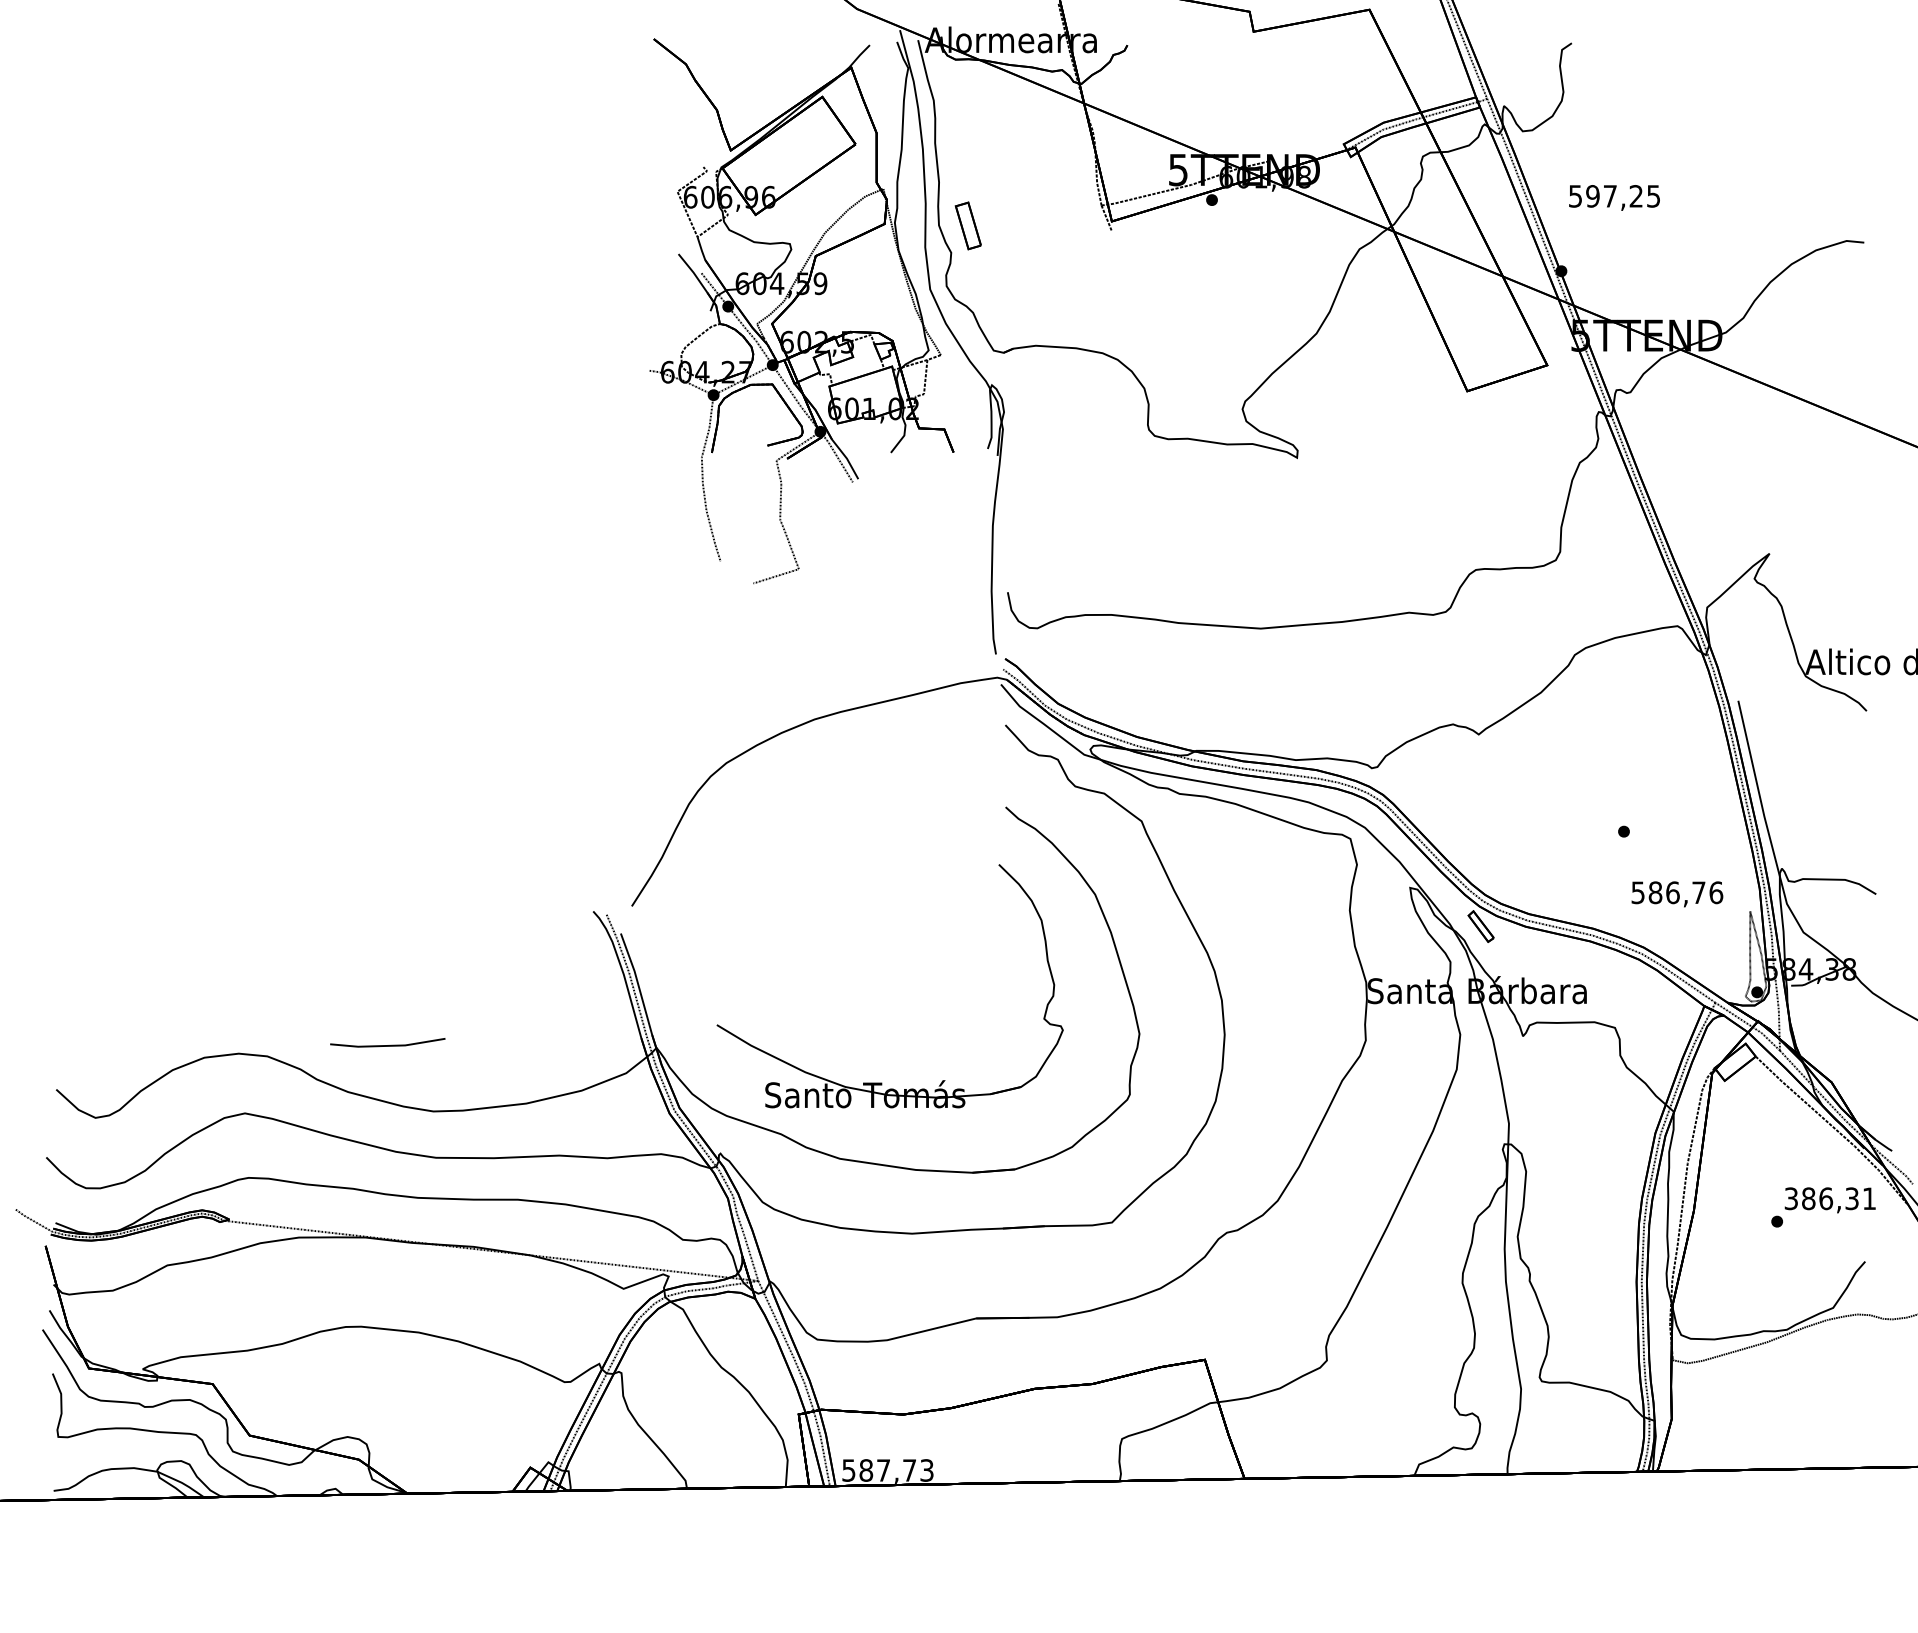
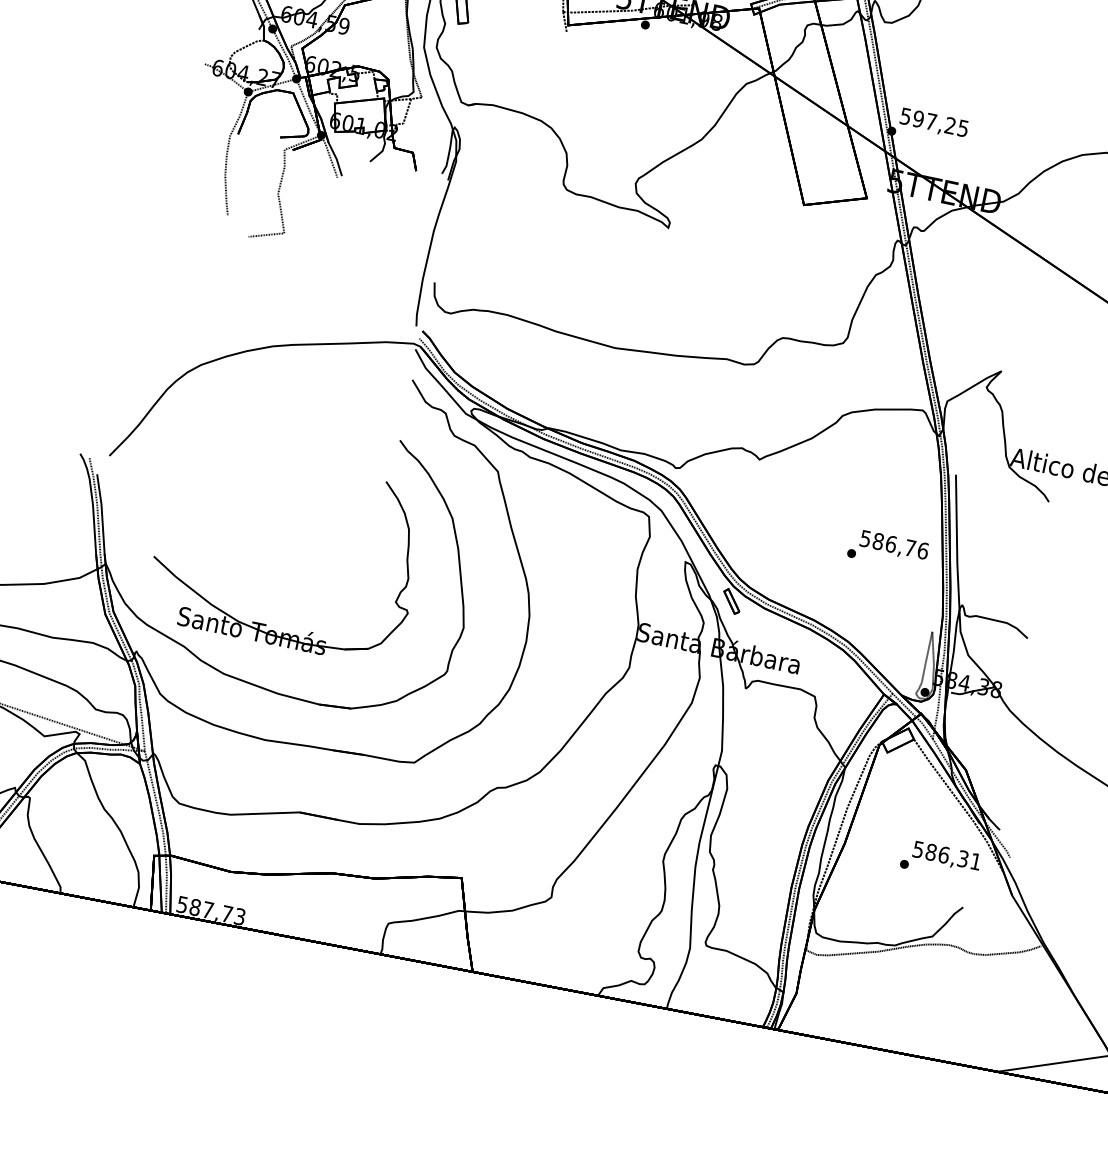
text: (1614, 197) -> (934, 123), moved
text: (1677, 894) -> (894, 546), moved
text: (1791, 1198) -> (918, 849), 386,31 -> 586,31

